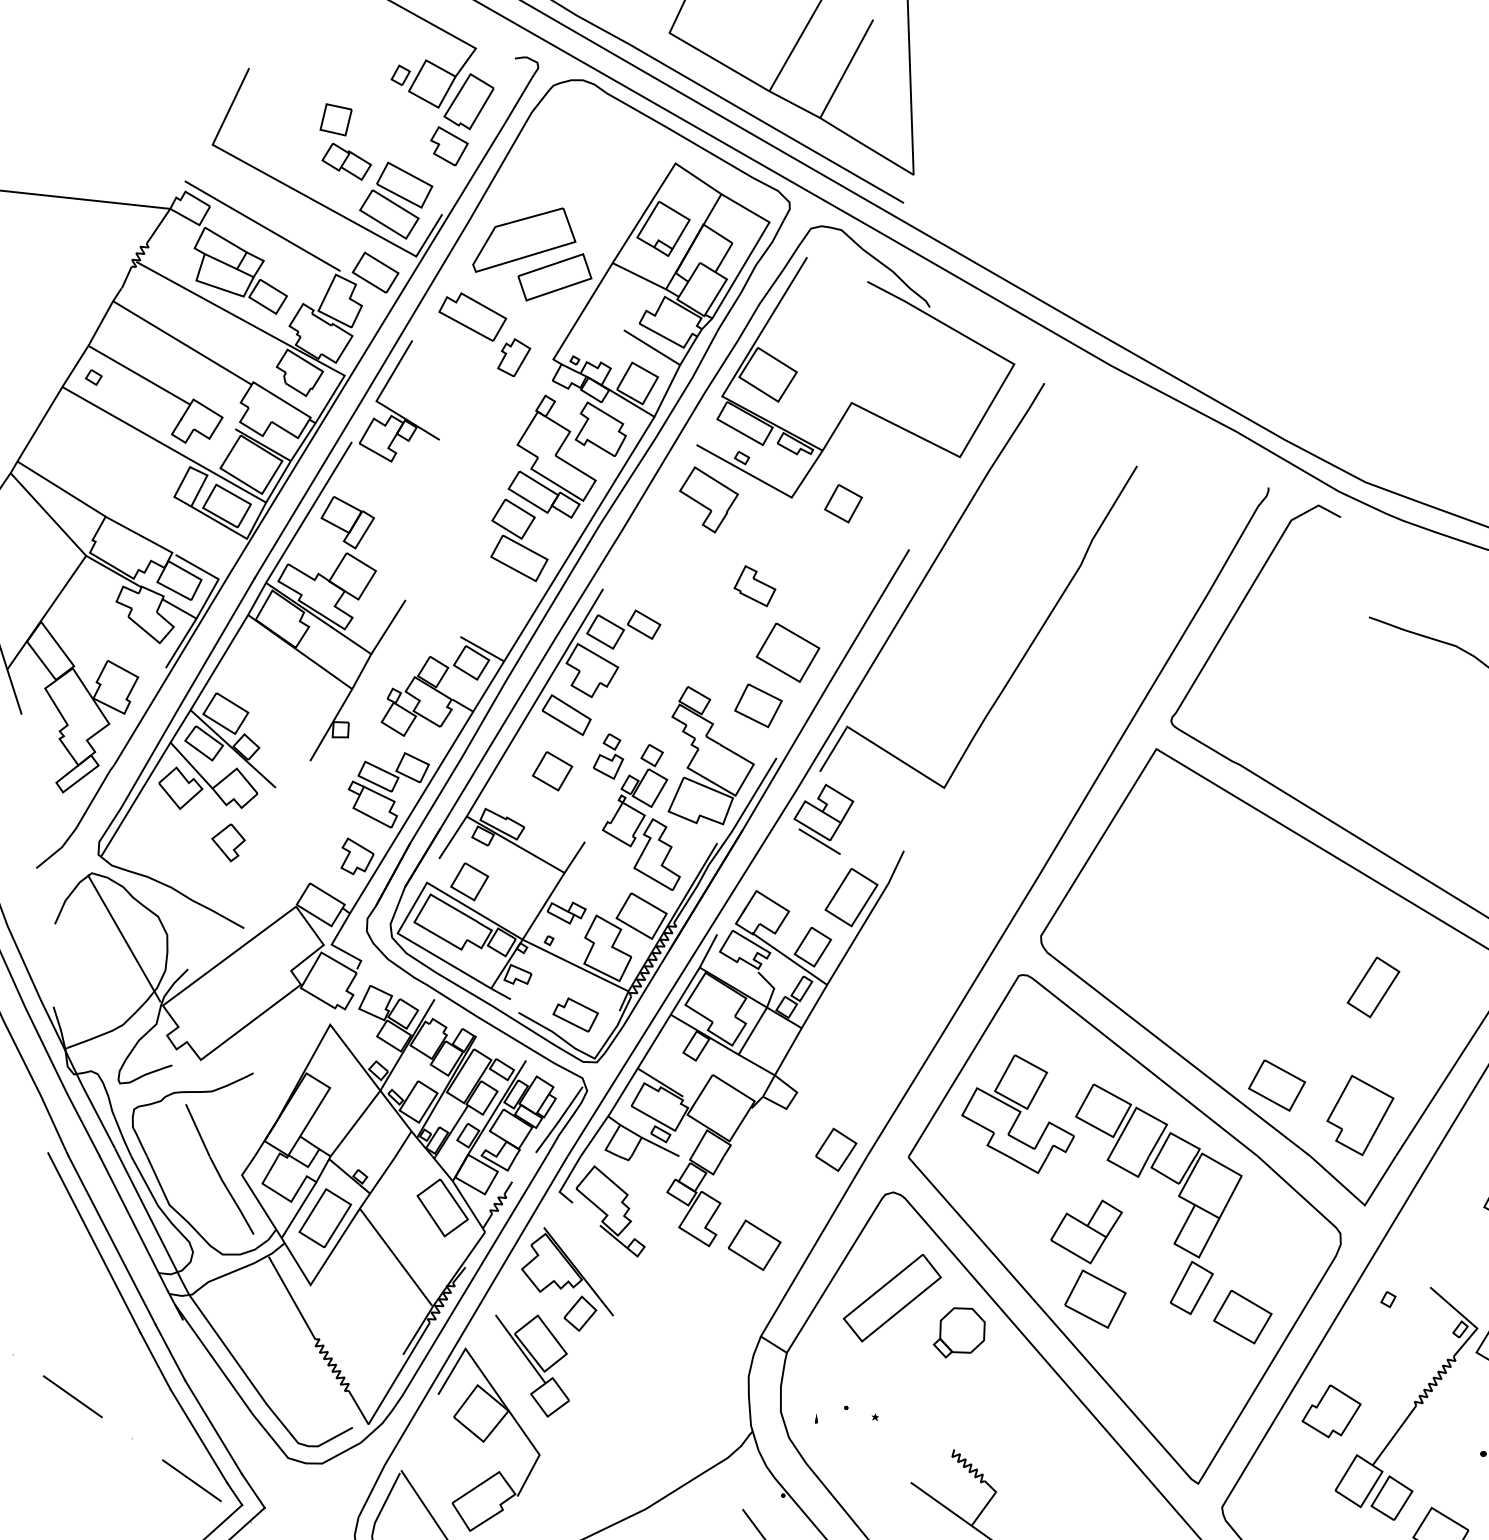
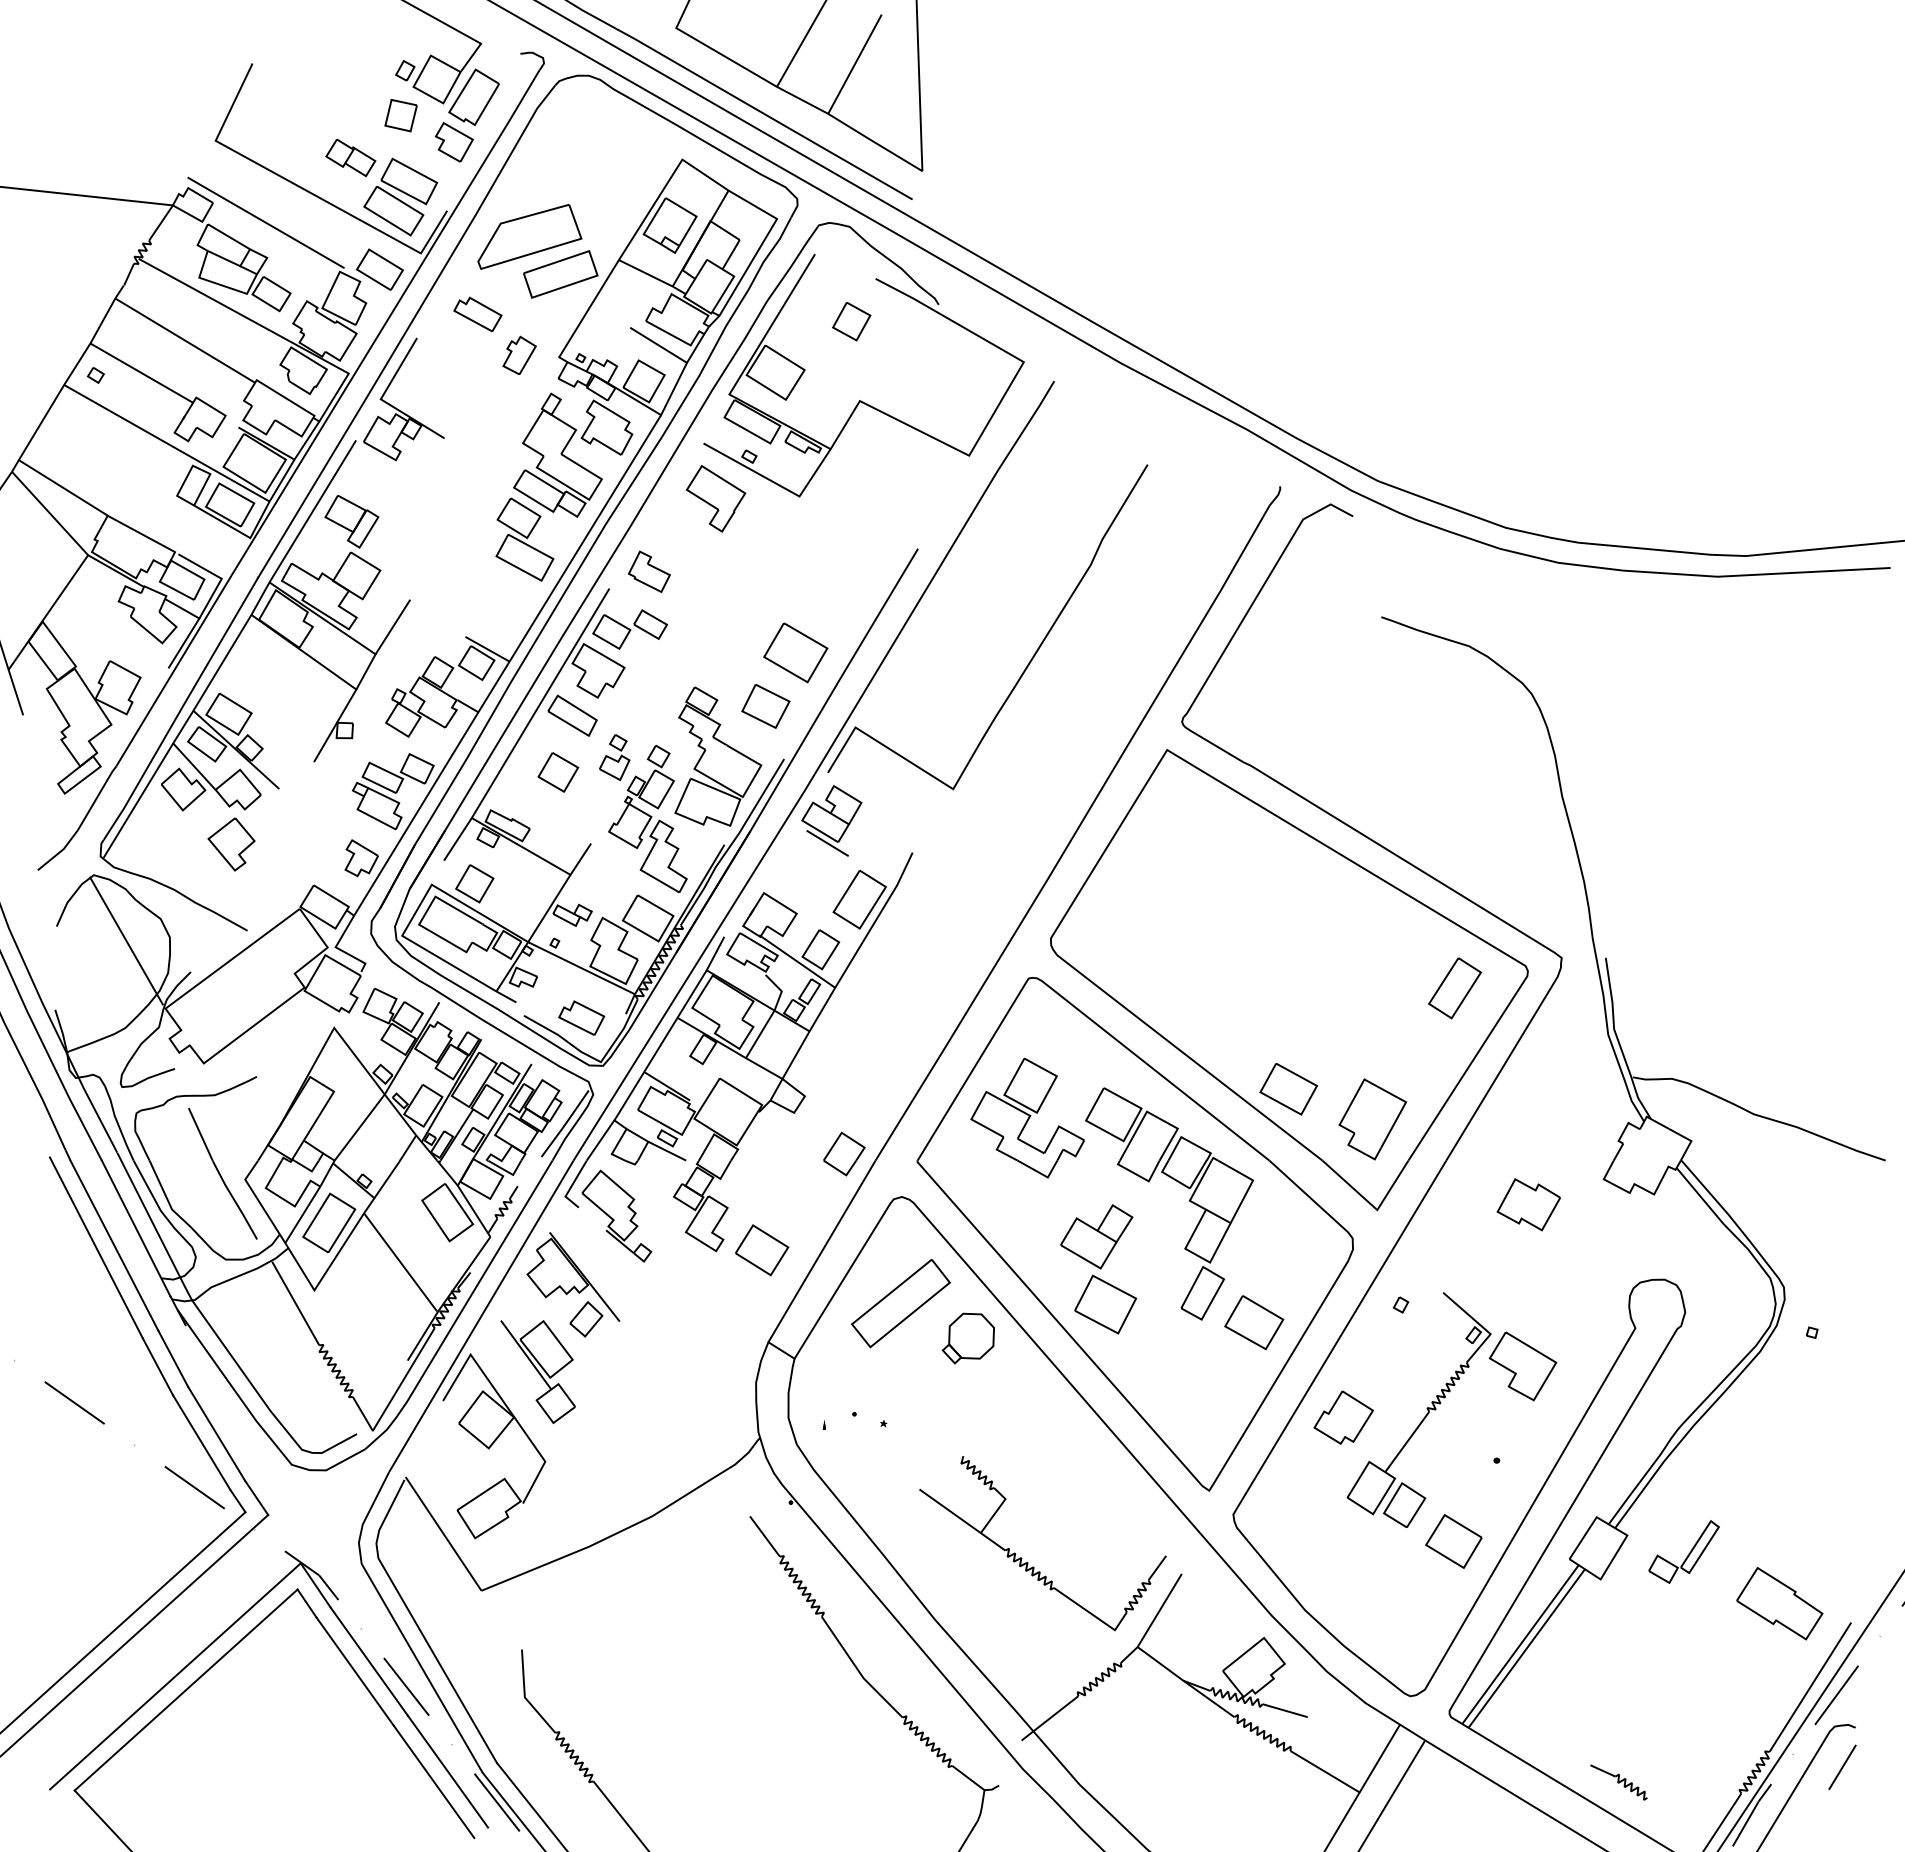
part: (335, 119) -> (400, 115), moved
part: (472, 317) -> (477, 314), size x0.7
part: (843, 503) -> (851, 321), moved
part: (754, 585) -> (648, 571), moved
part: (228, 842) -> (231, 844), size x1.4
part: (1373, 987) -> (1454, 988), moved

